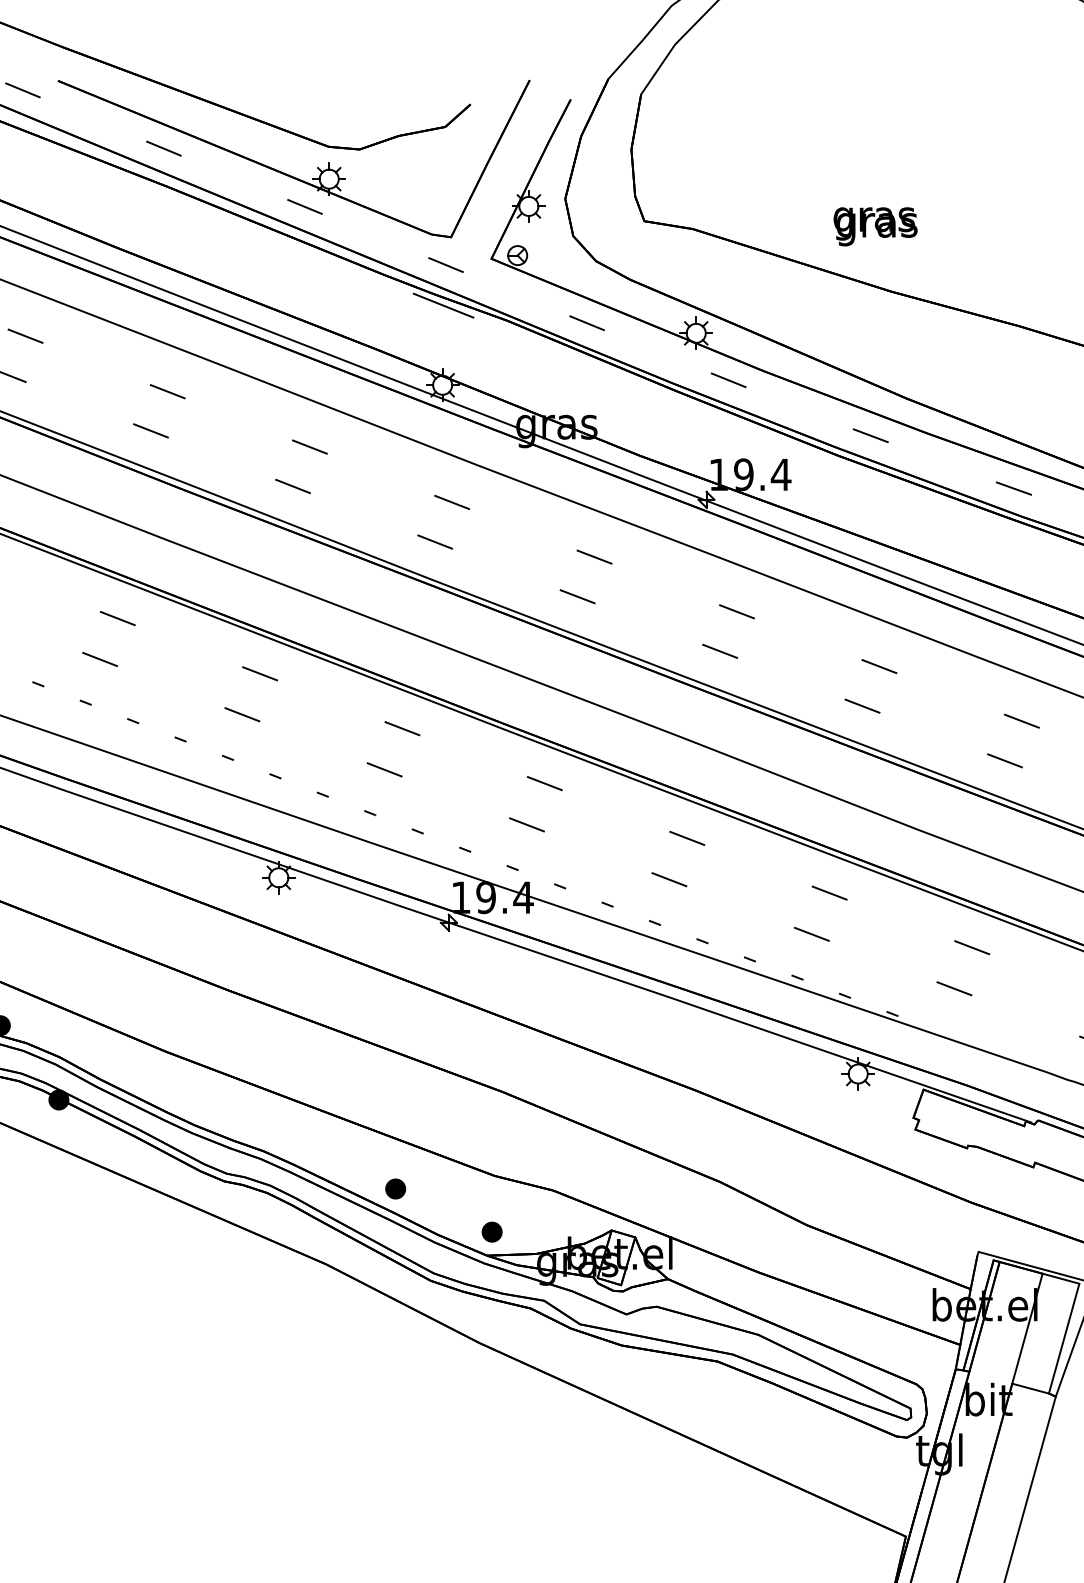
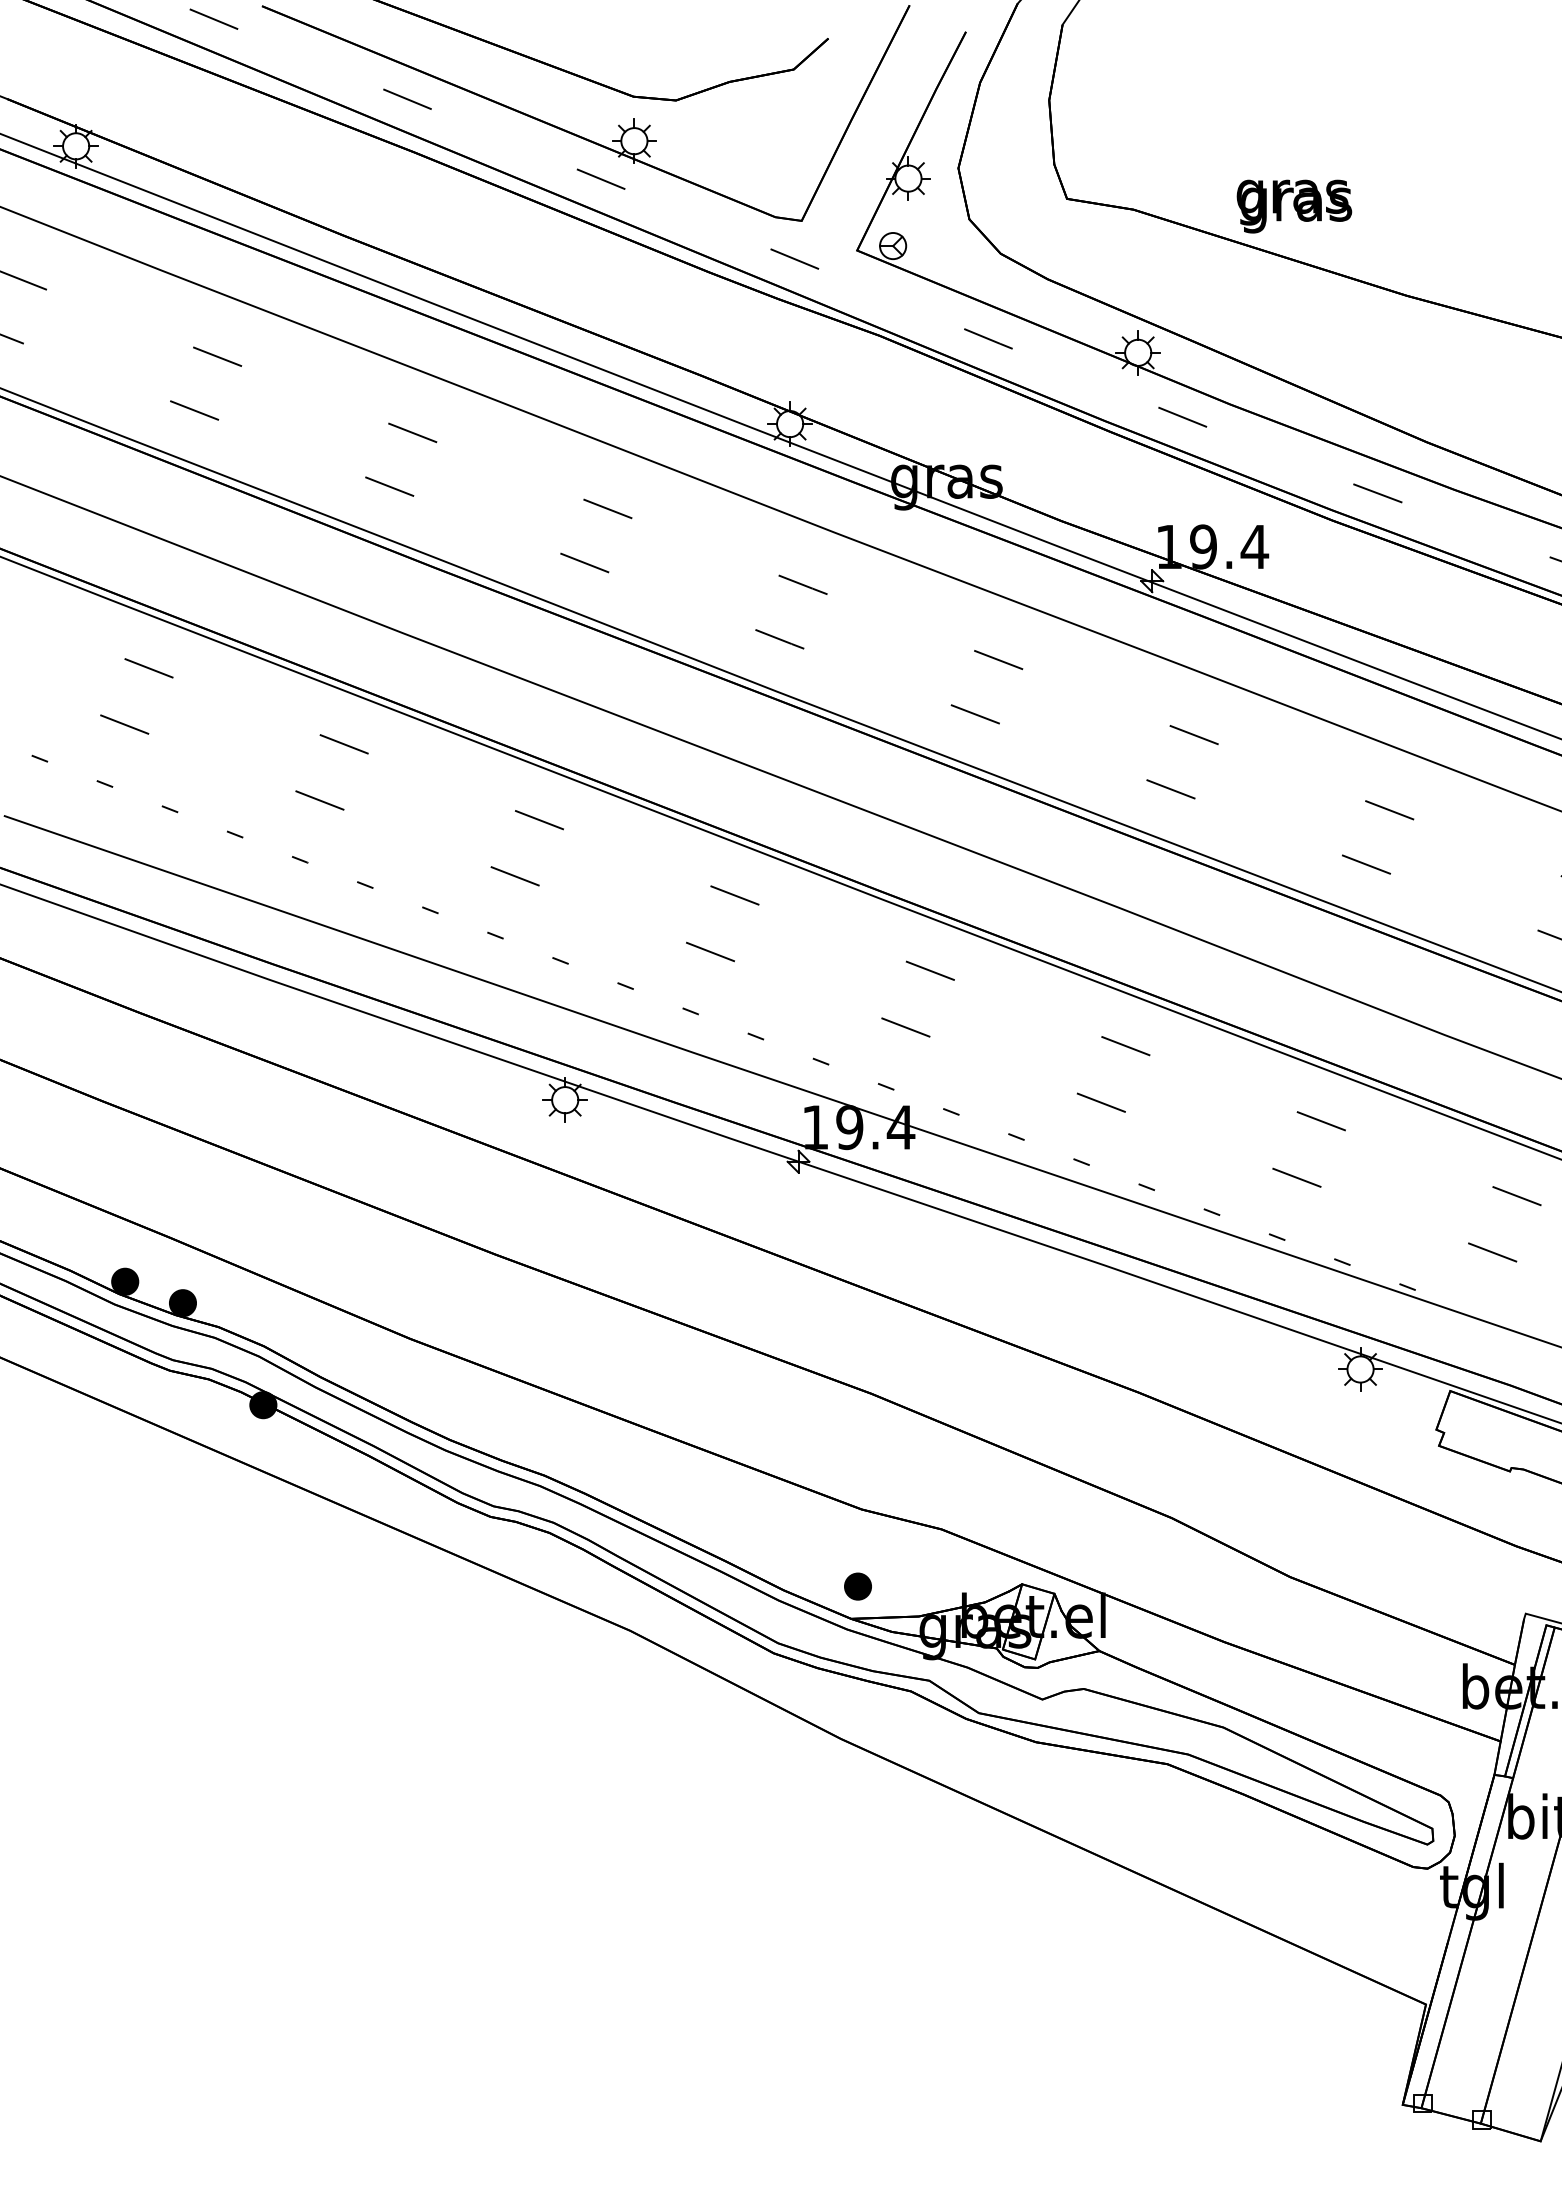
text: (875, 226) -> (1294, 206), moved
line: (443, 305) -> (791, 314), removed
part: (395, 1189) -> (725, 1527), removed

